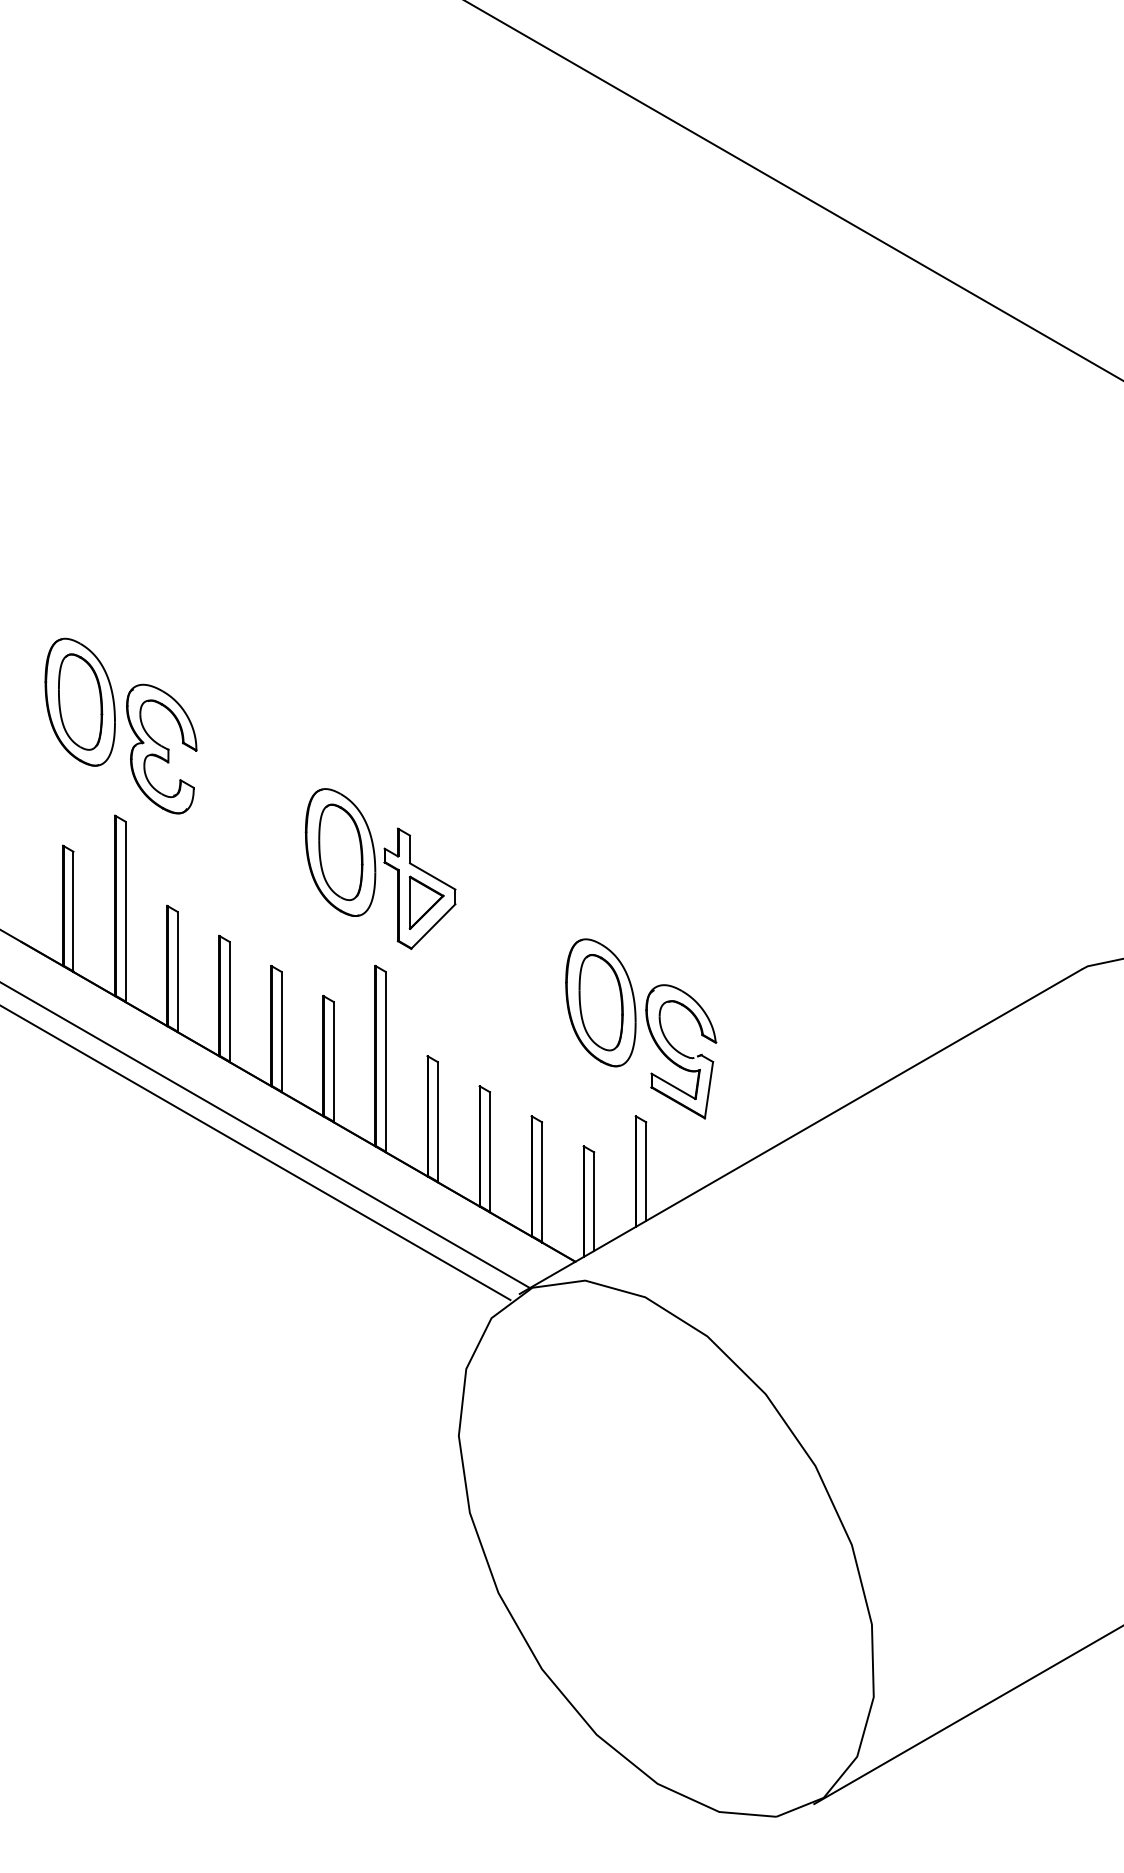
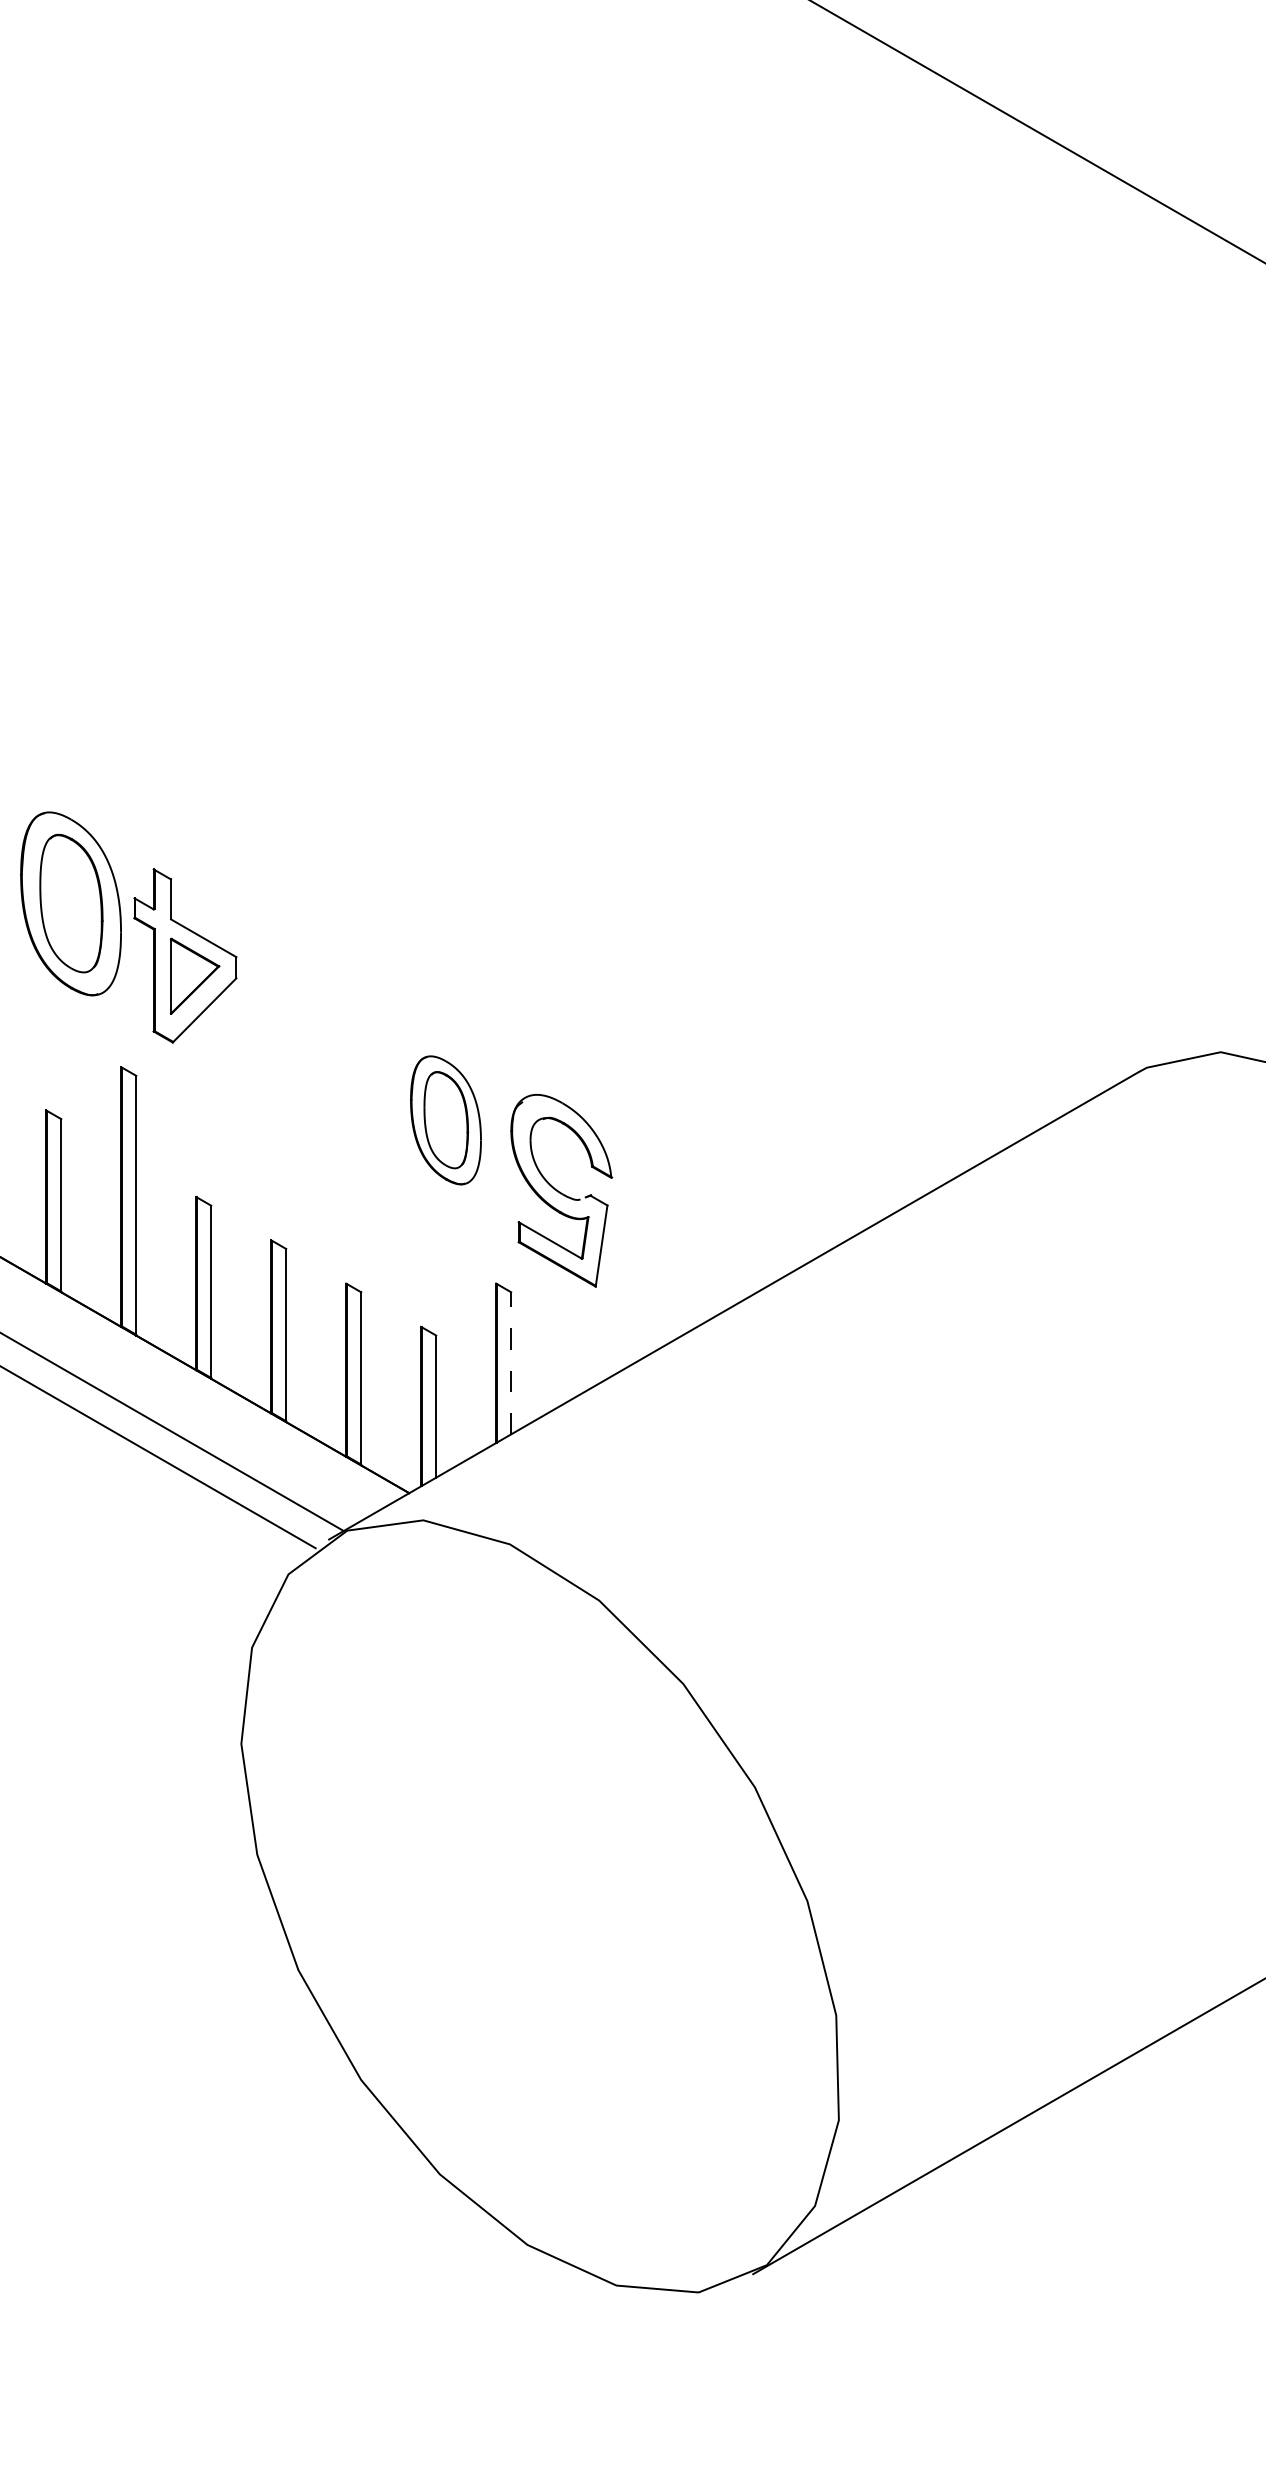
part: (600, 1002) -> (445, 1119), size x0.7
line: (646, 1171) -> (511, 1363), solid -> dashed

